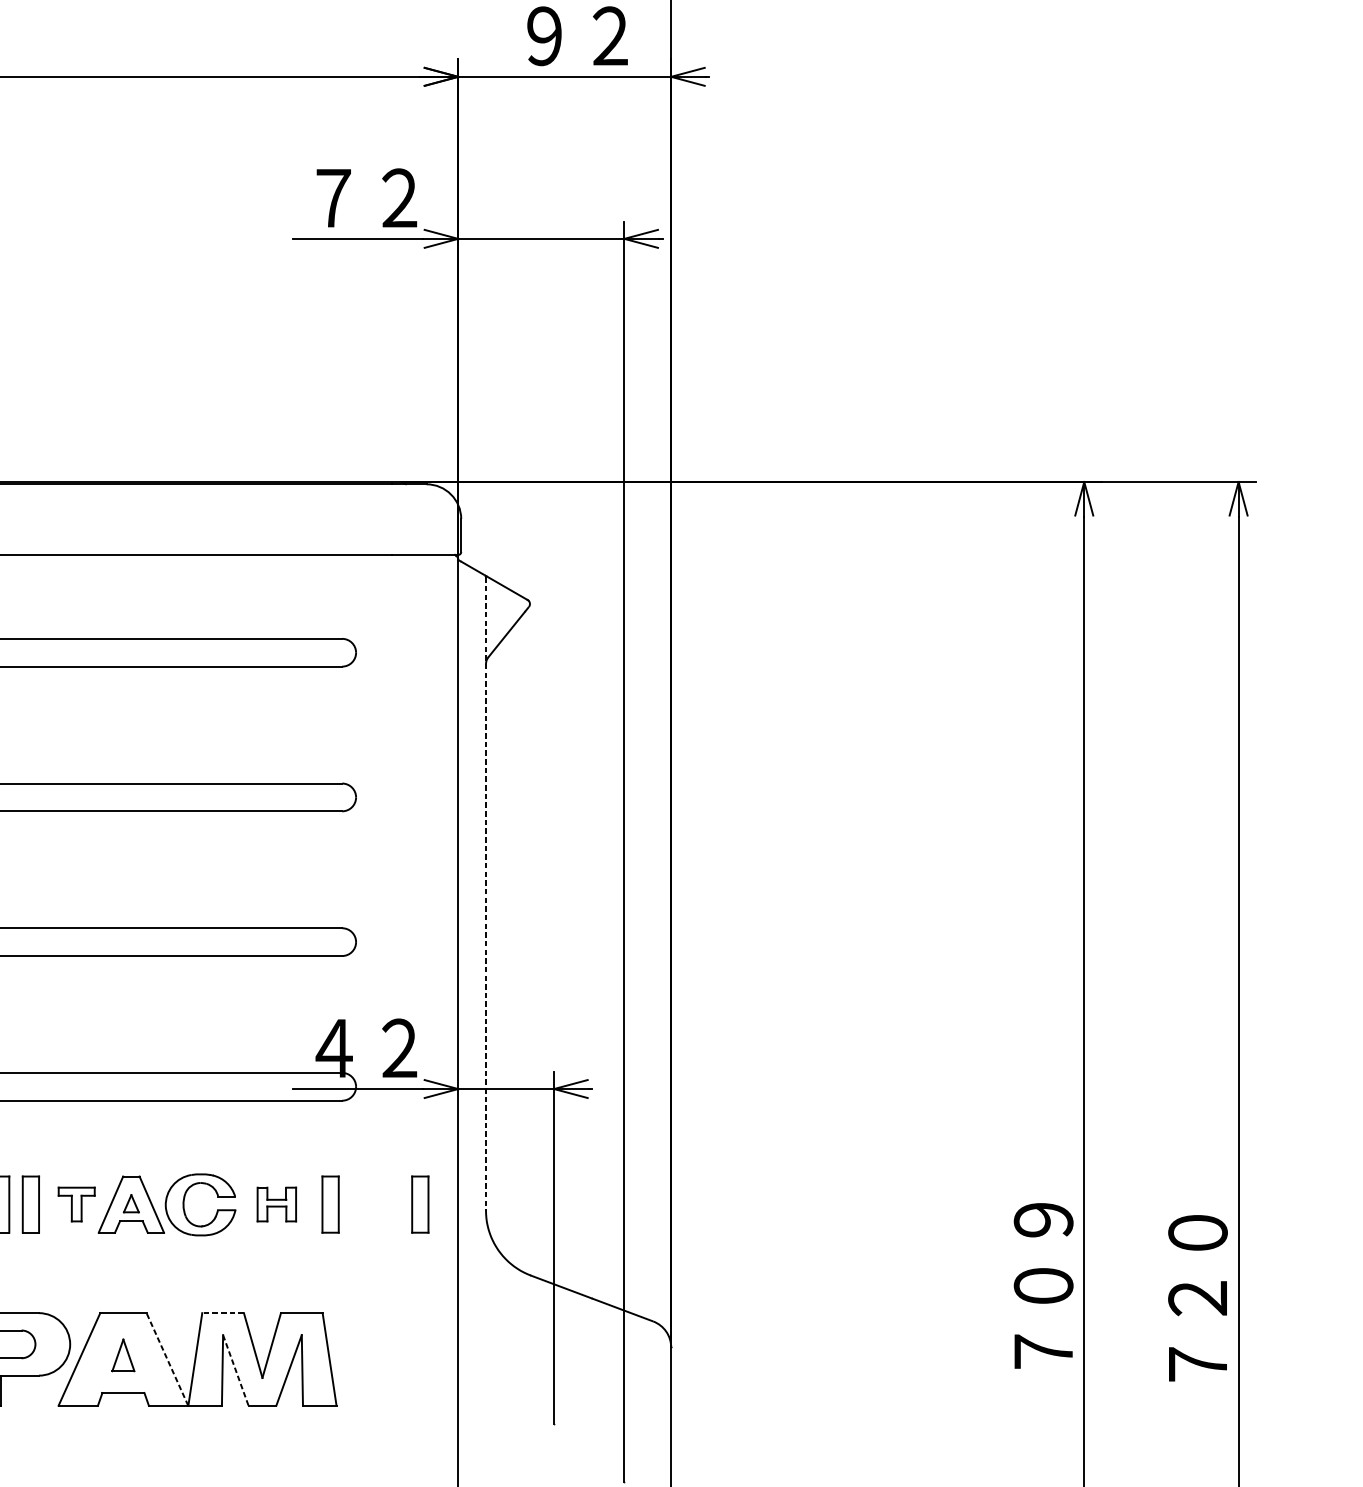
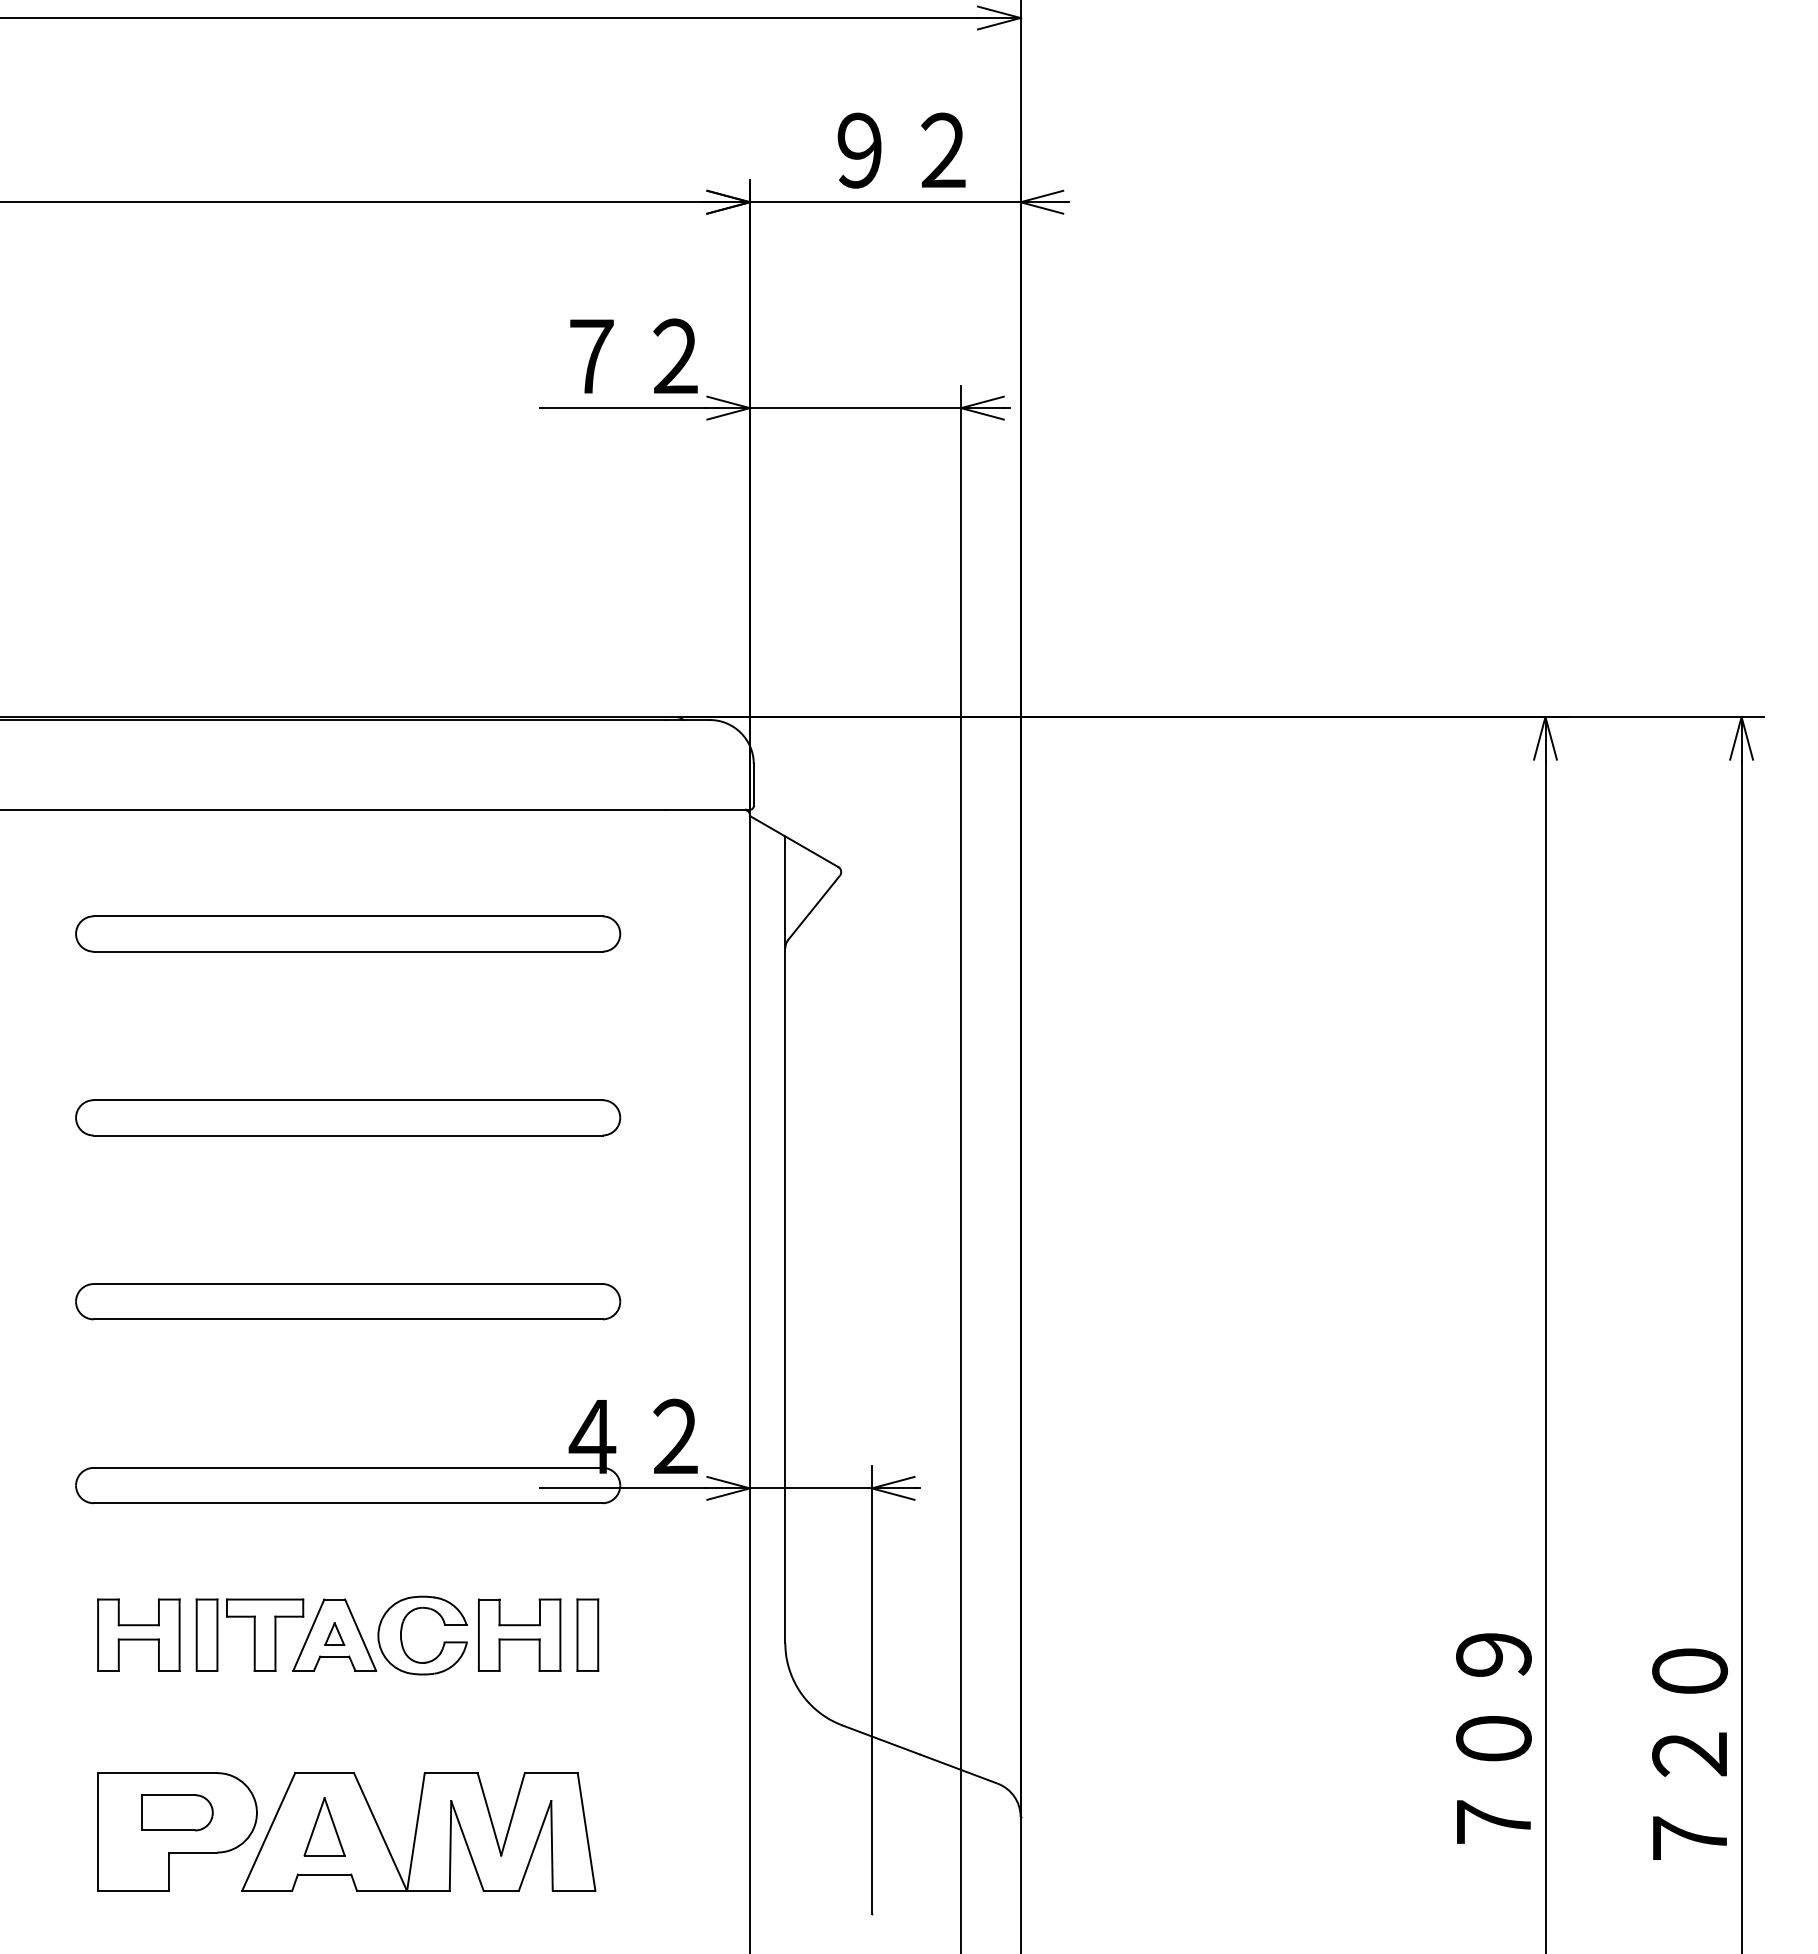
line: (486, 893) -> (785, 1240), dashed -> solid
part: (76, 1204) -> (265, 1634), size x1.67
part: (276, 1204) -> (519, 1634), size x1.67
part: (420, 1204) -> (701, 1634), removed
line: (222, 1313) -> (450, 1773), dashed -> solid
part: (123, 1355) -> (324, 1826), size x1.43
line: (167, 1359) -> (380, 1831), dashed -> solid
line: (235, 1370) -> (467, 1845), dashed -> solid

